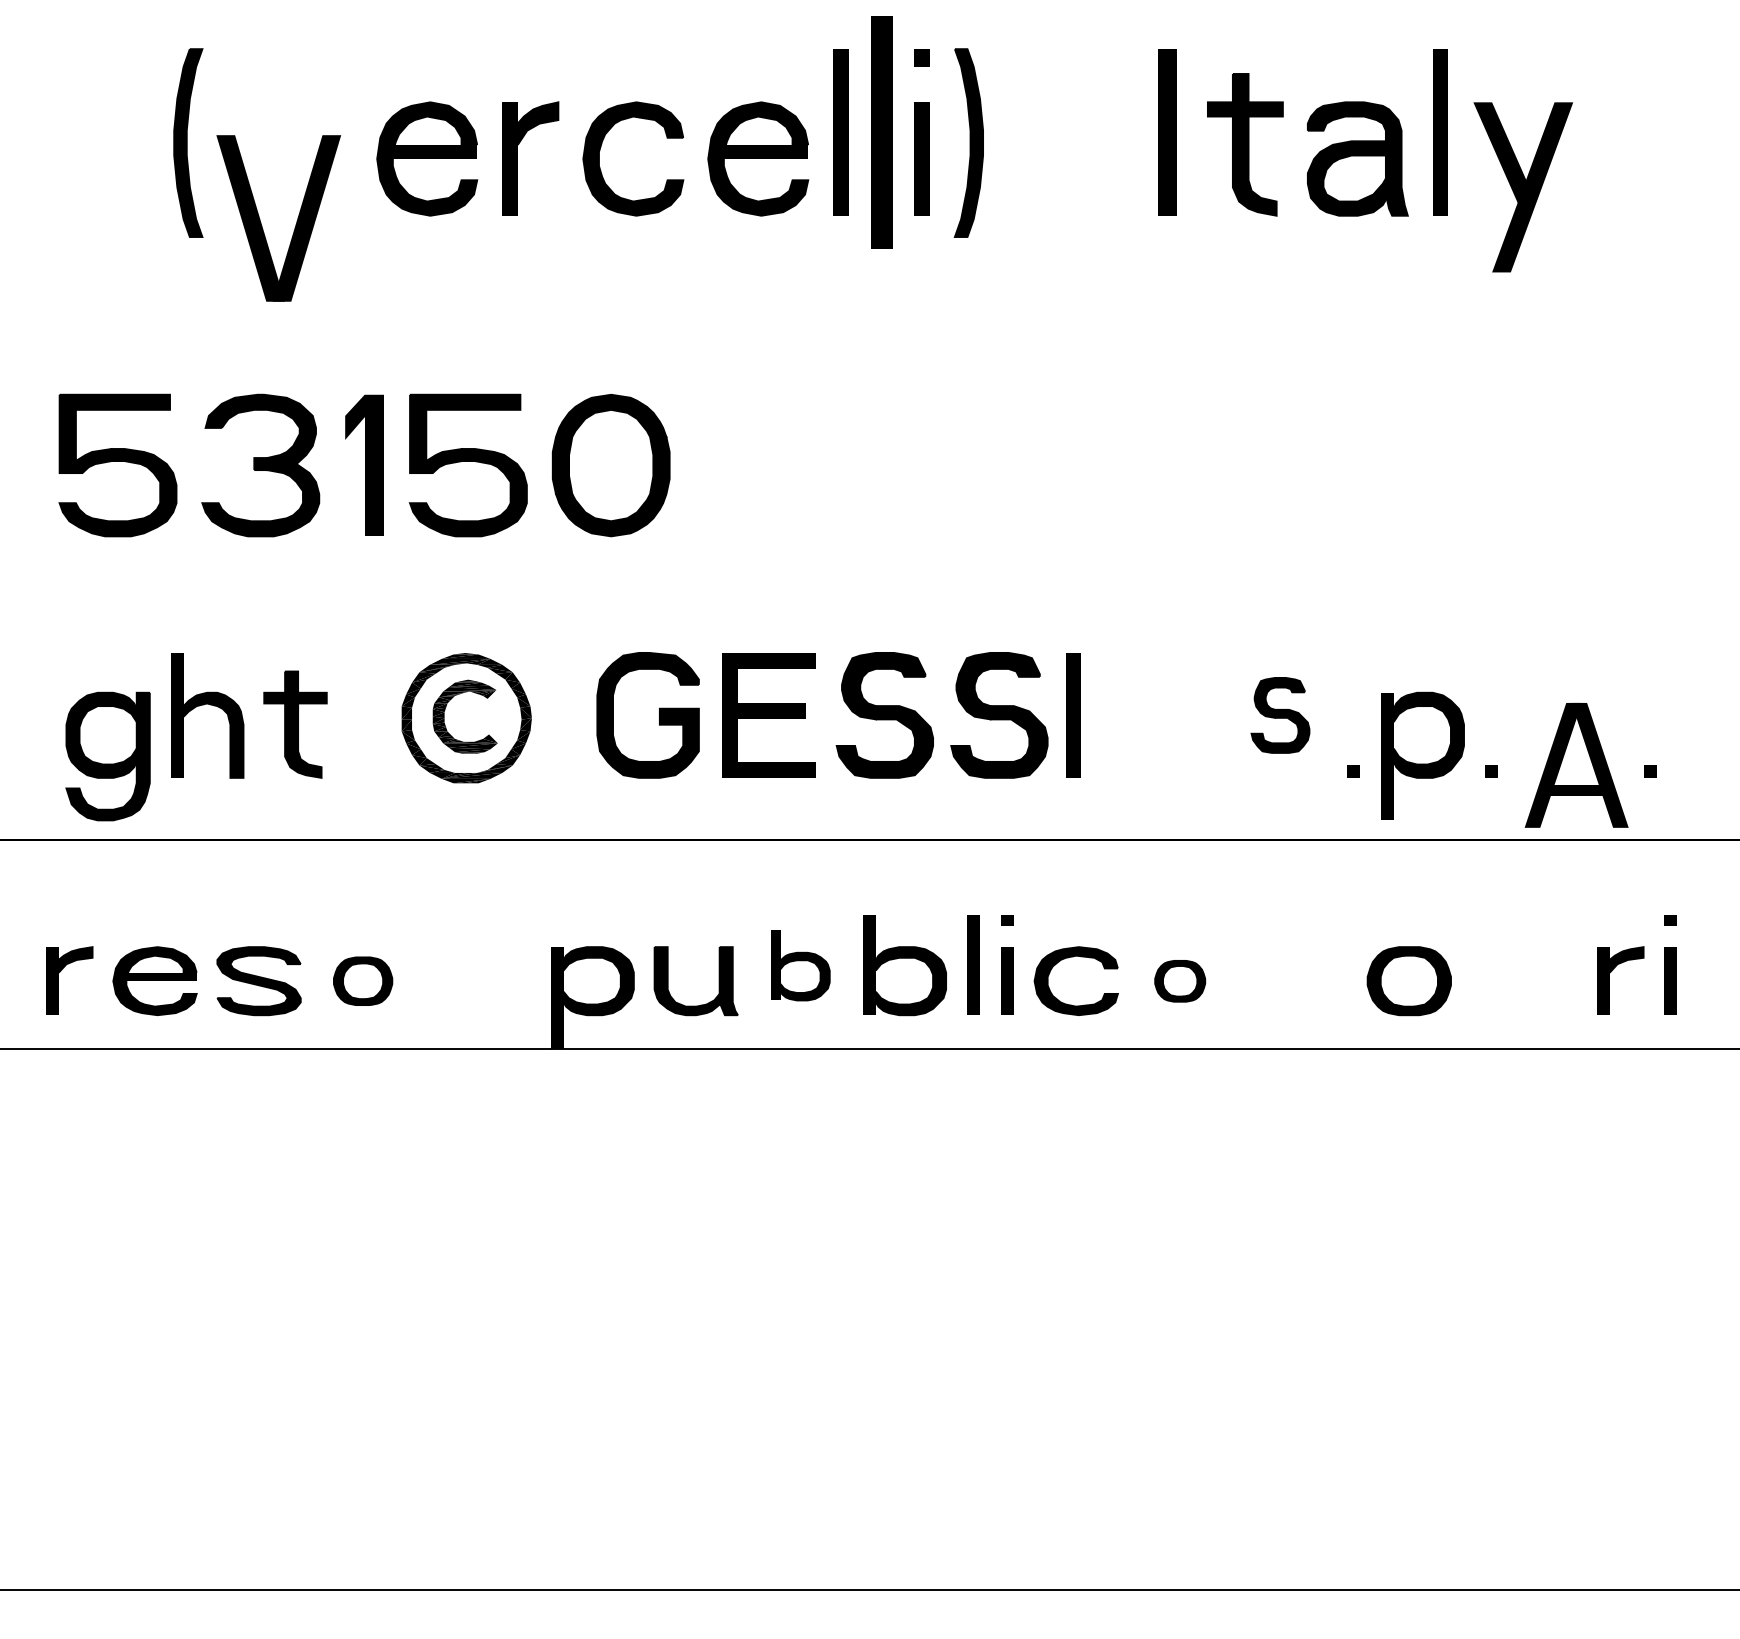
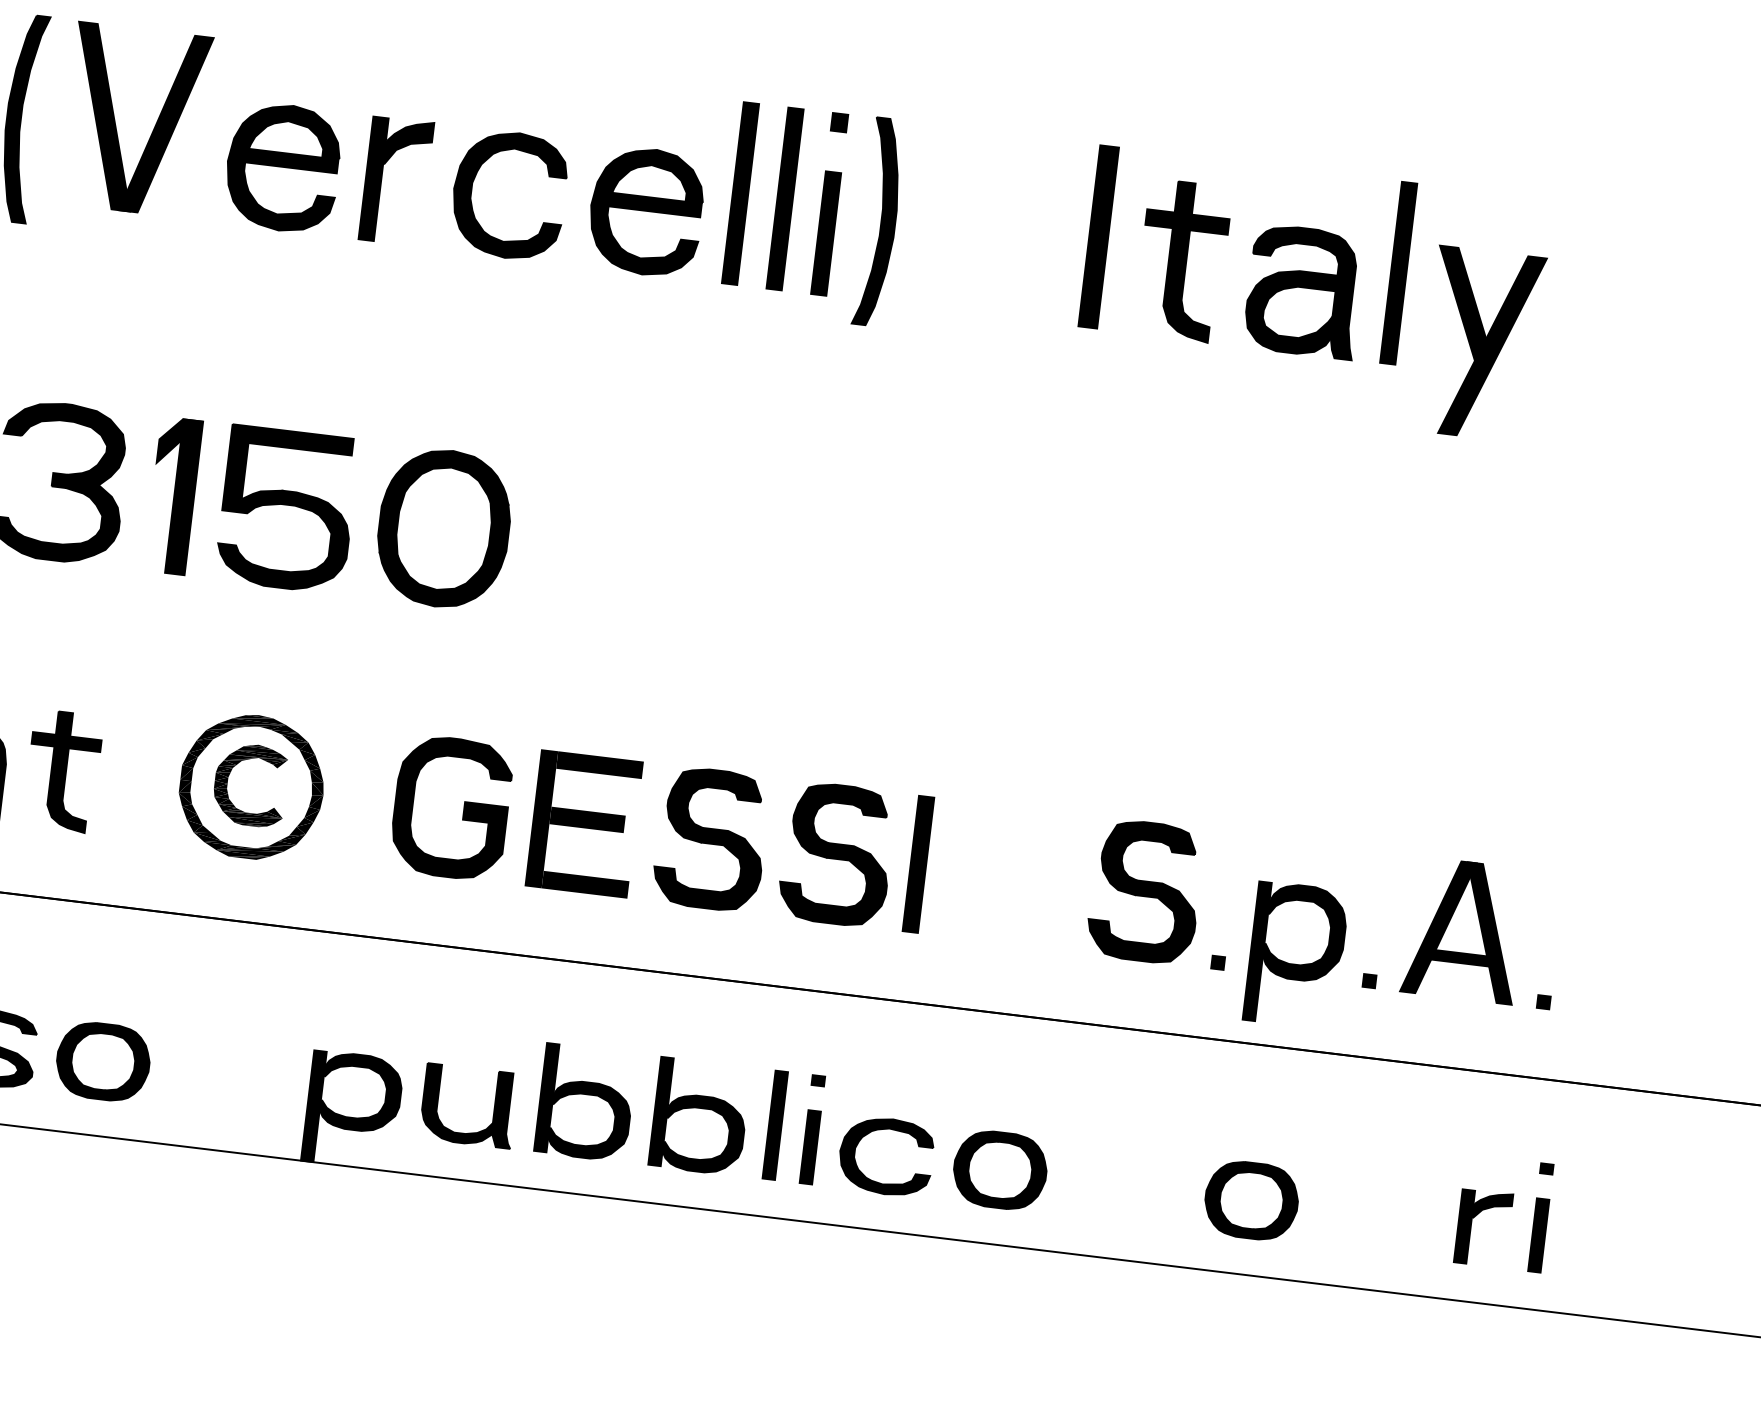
part: (881, 132) -> (784, 199), size x0.71
part: (261, 222) -> (115, 122), moved
part: (1280, 715) -> (1145, 891), size x1.67
part: (1576, 765) -> (1463, 930), moved
part: (800, 965) -> (585, 1102), size x1.43
part: (362, 981) -> (102, 1062), size x1.43
part: (1179, 981) -> (999, 1170), size x1.67

